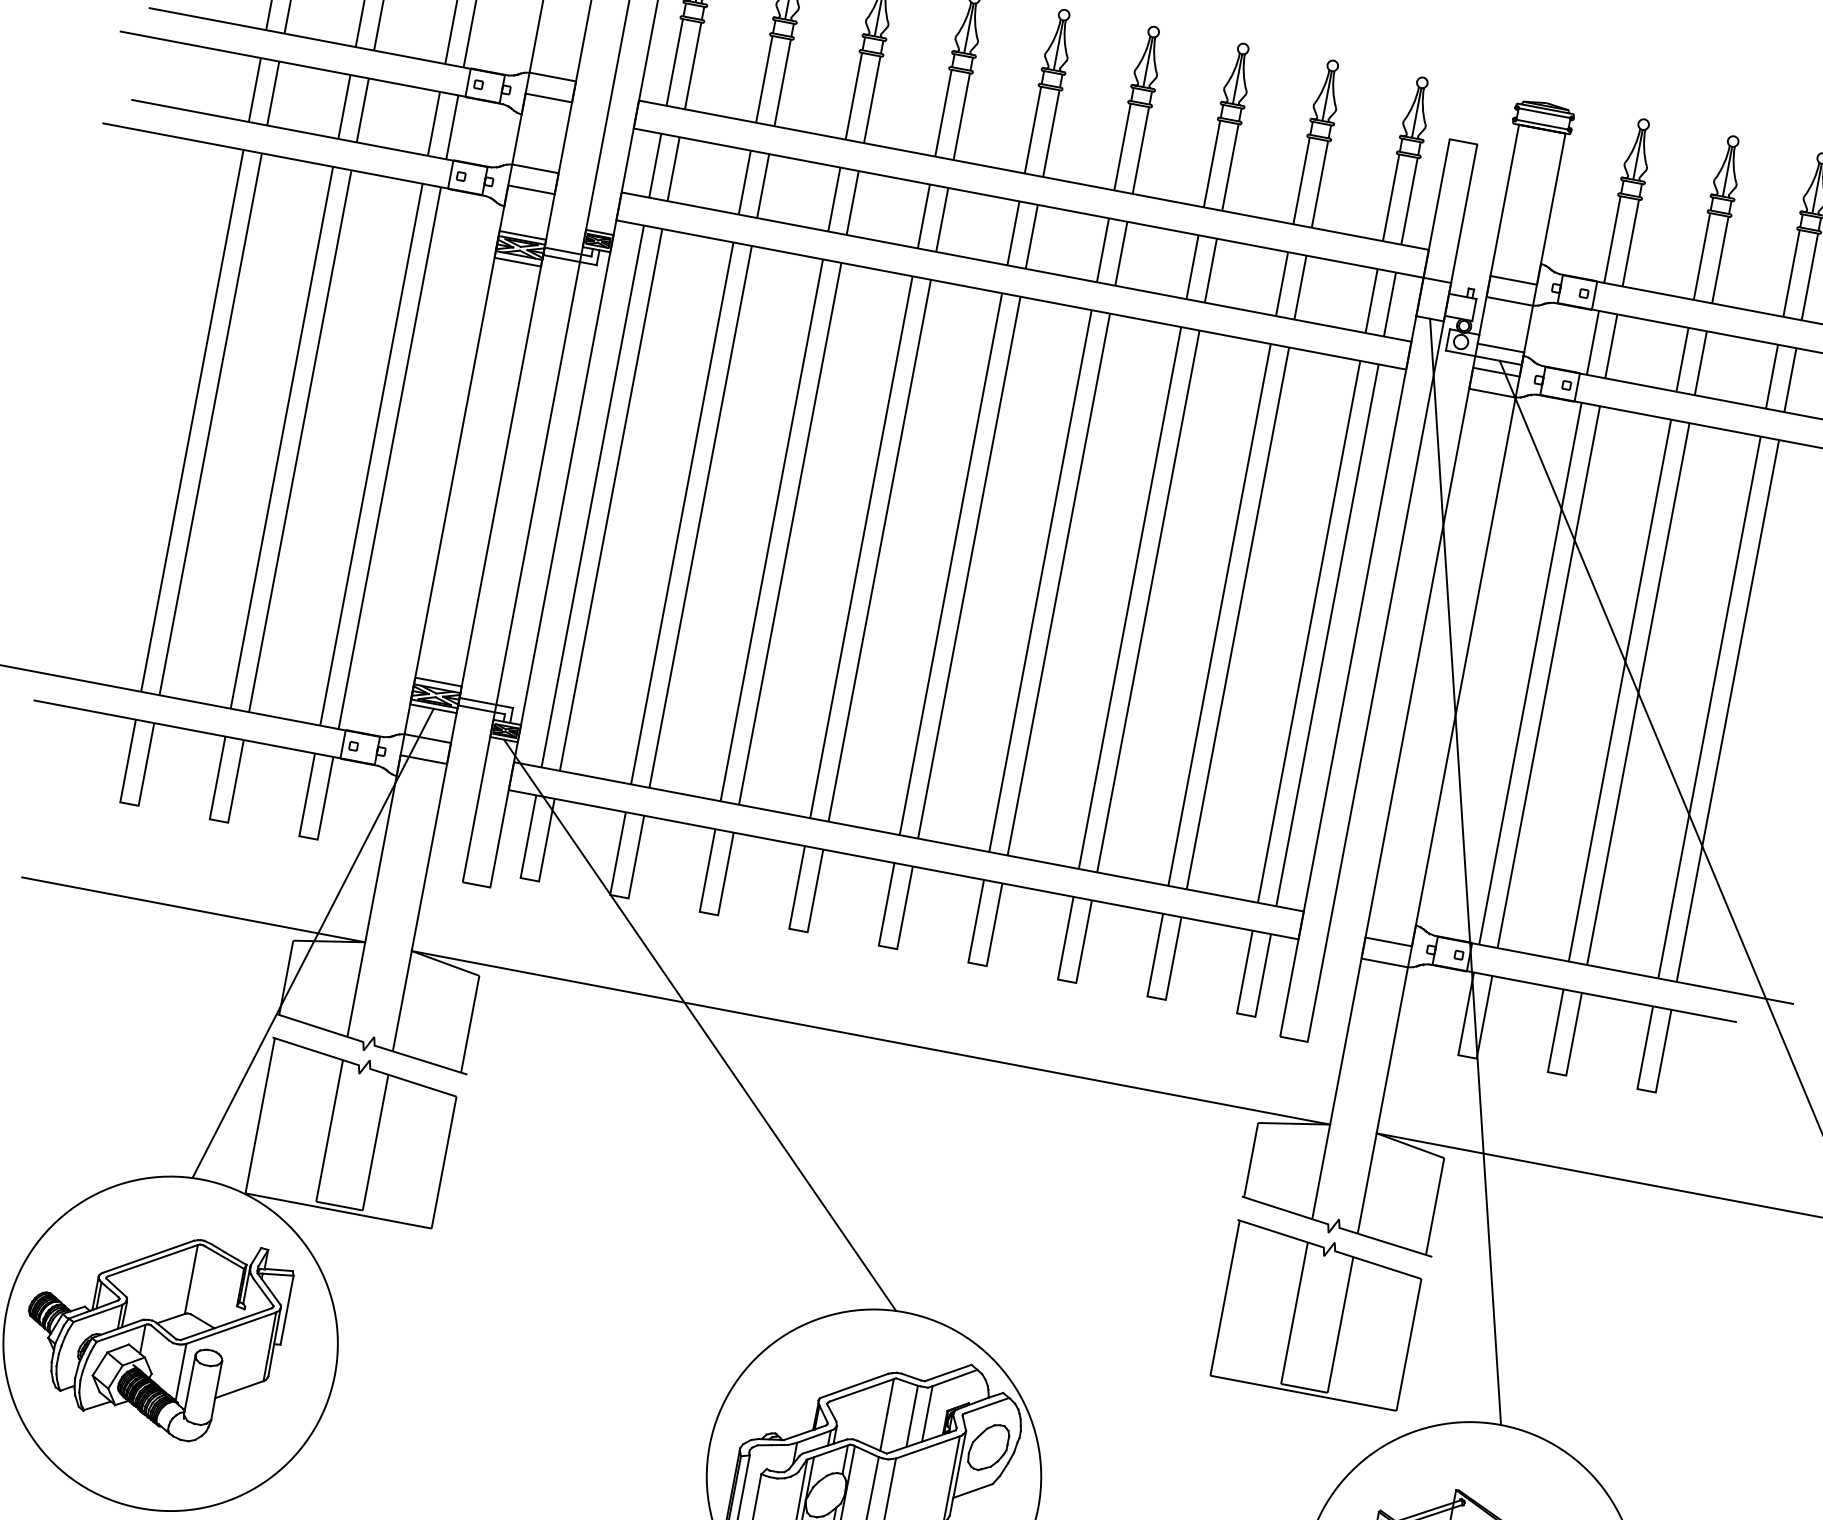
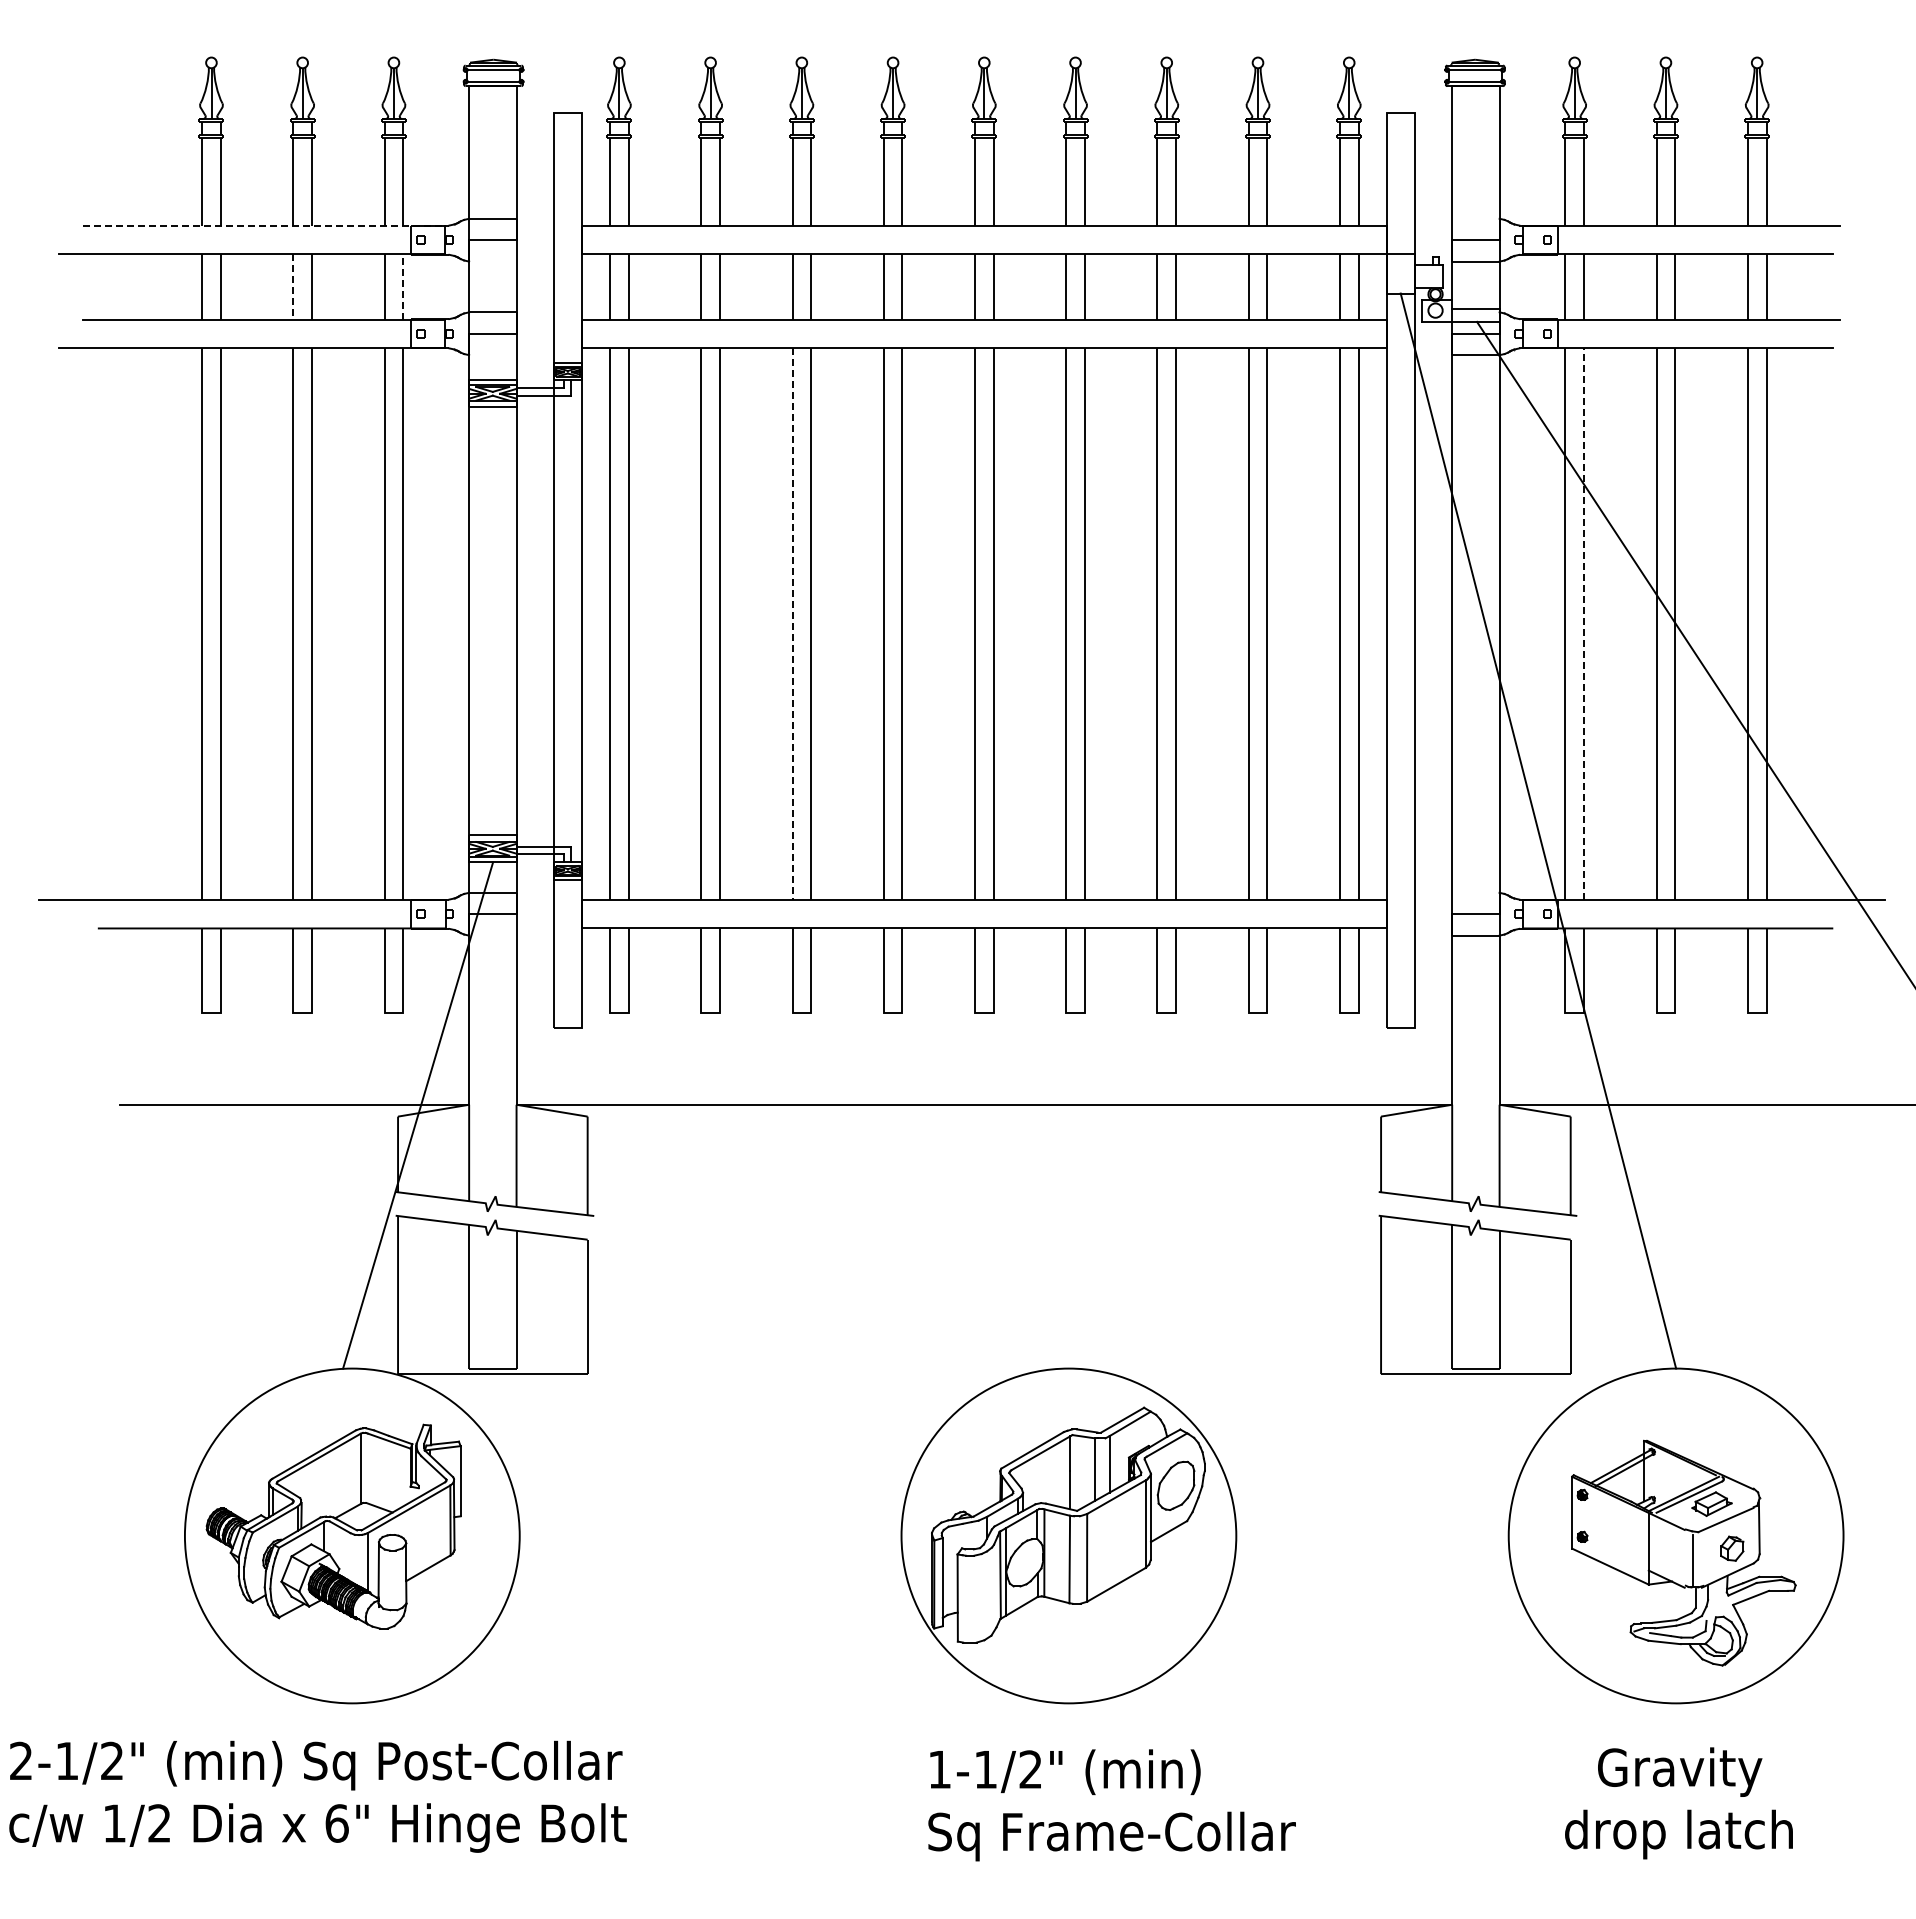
line: (327, 41) -> (264, 225), solid -> dashed
line: (344, 106) -> (293, 286), solid -> dashed
line: (452, 126) -> (403, 286), solid -> dashed
line: (771, 530) -> (792, 624), solid -> dashed
line: (1549, 676) -> (1584, 623), solid -> dashed
line: (699, 1024) -> (813, 1123), removed

